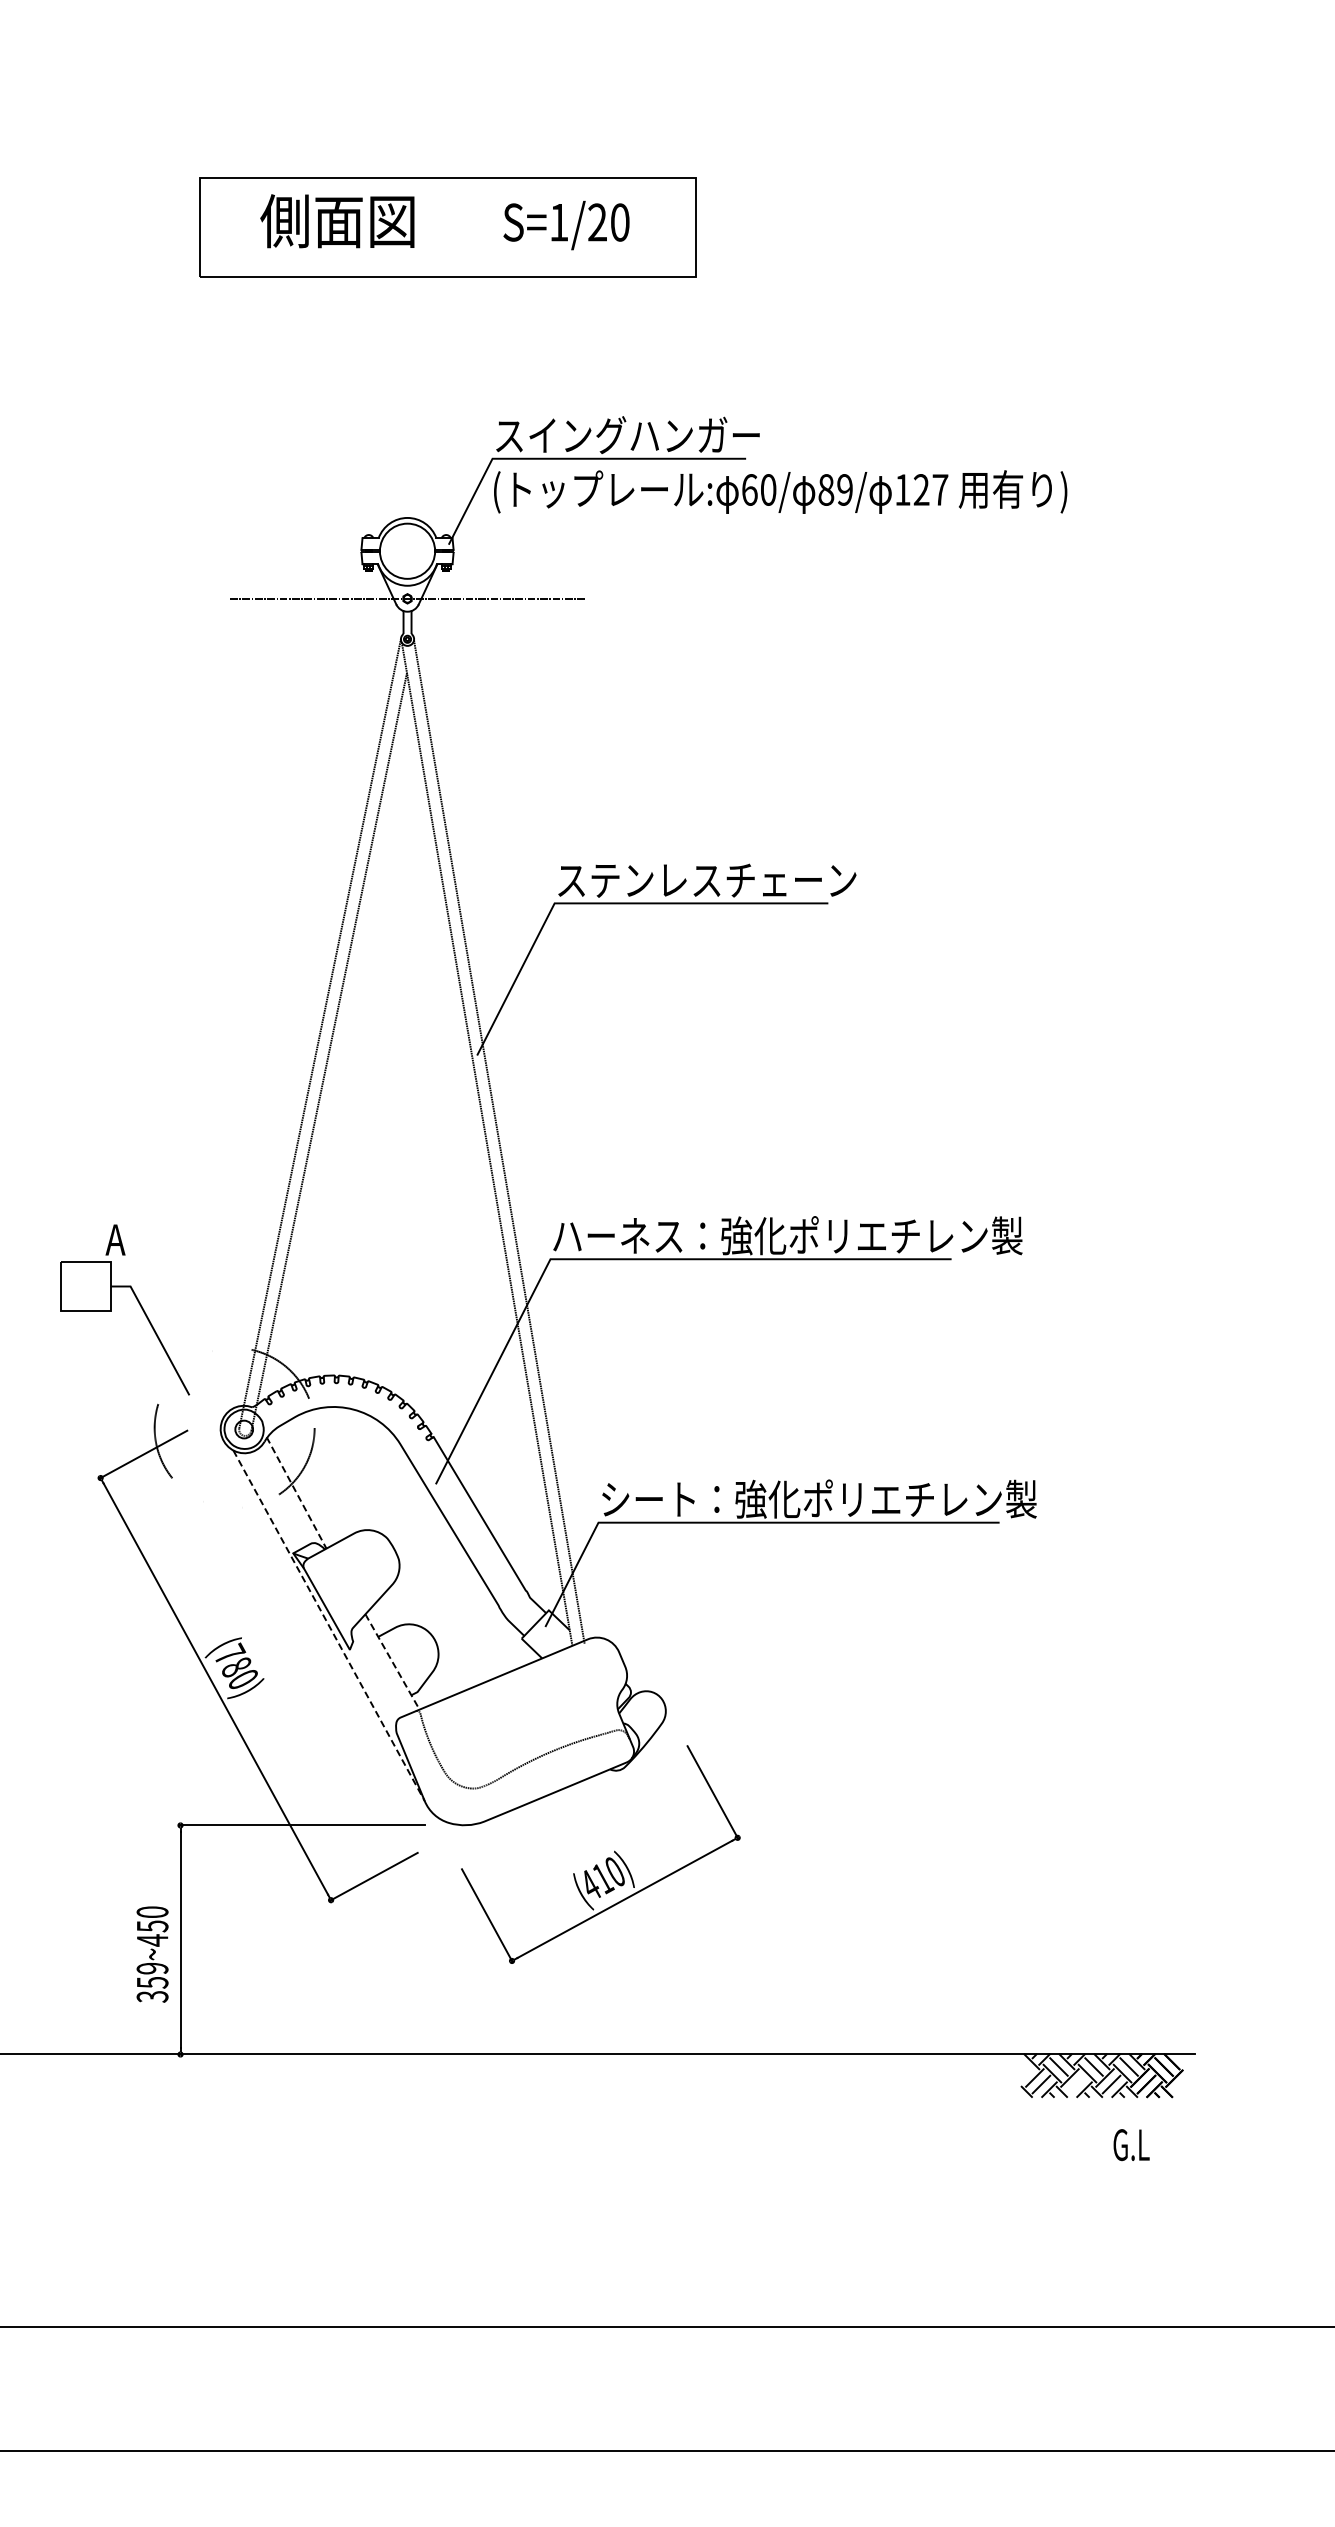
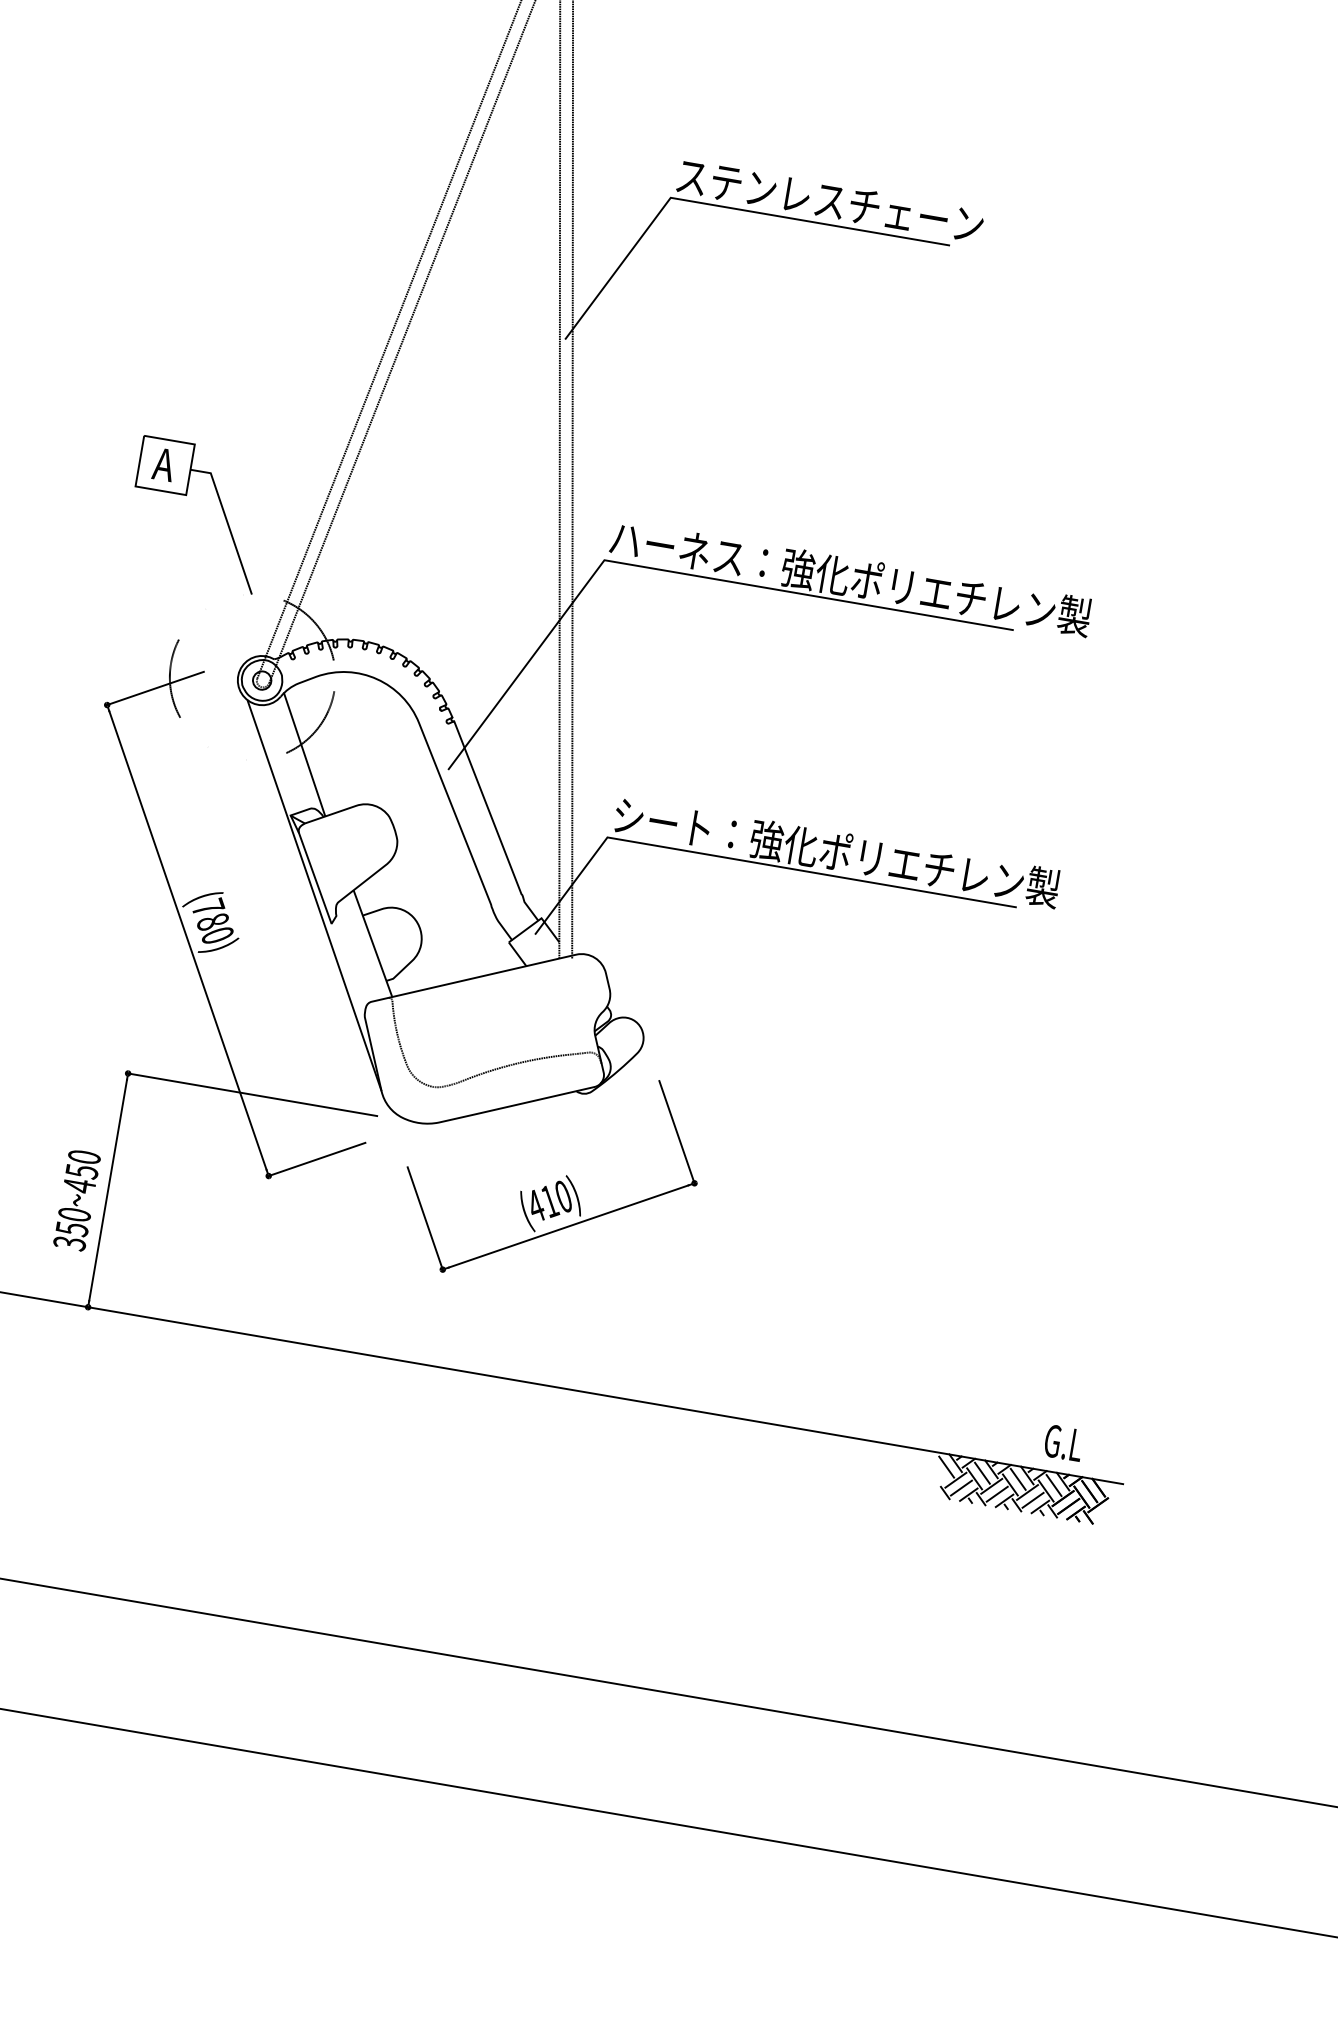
part: (111, 1311) -> (186, 495), moved
line: (296, 1493) -> (304, 754), dashed -> solid
line: (329, 1625) -> (315, 895), dashed -> solid
line: (392, 1661) -> (373, 943), dashed -> solid
text: (152, 1968) -> (74, 1214), 359~450 -> 350~450
line: (1023, 2066) -> (946, 1466), added
line: (1076, 2084) -> (997, 1494), added
text: (1131, 2145) -> (1063, 1443), moved

